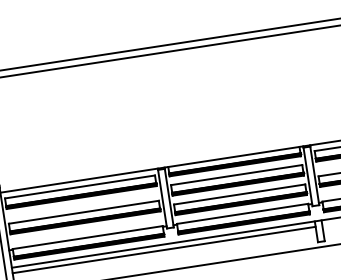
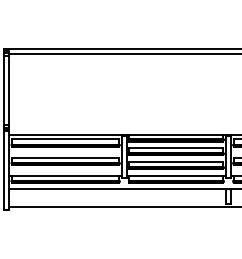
line: (163, 249) -> (117, 192), removed

